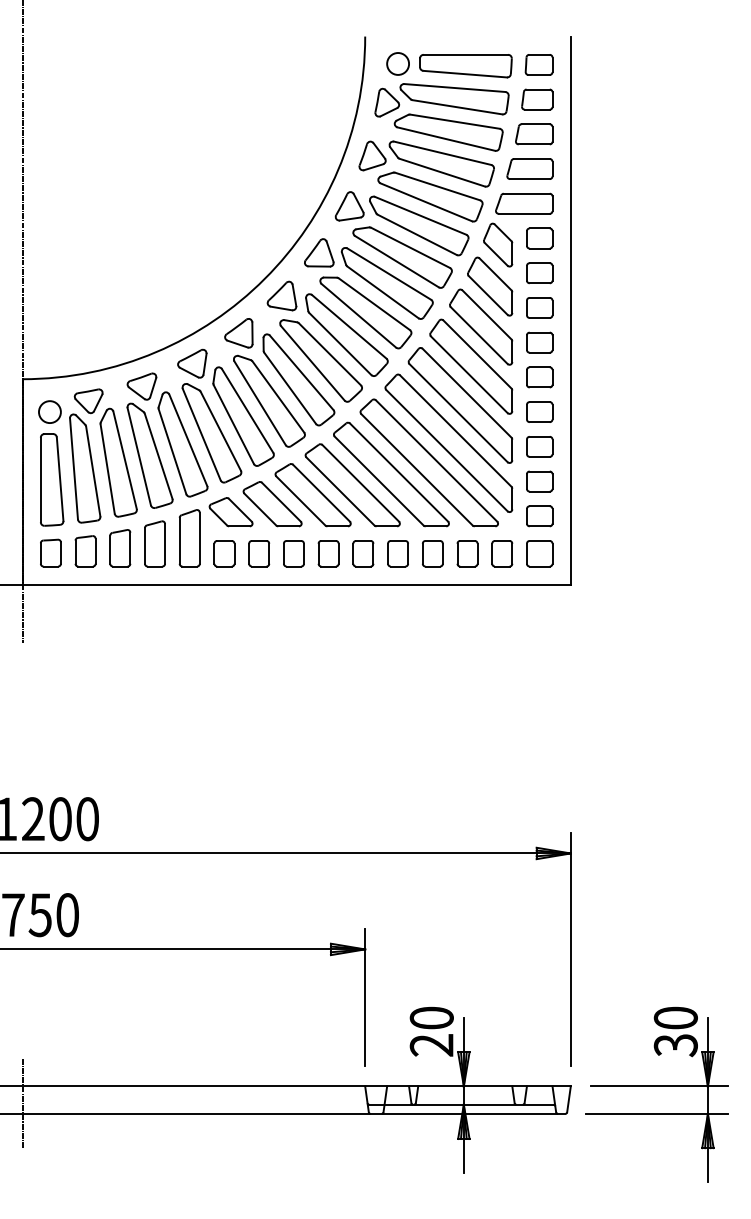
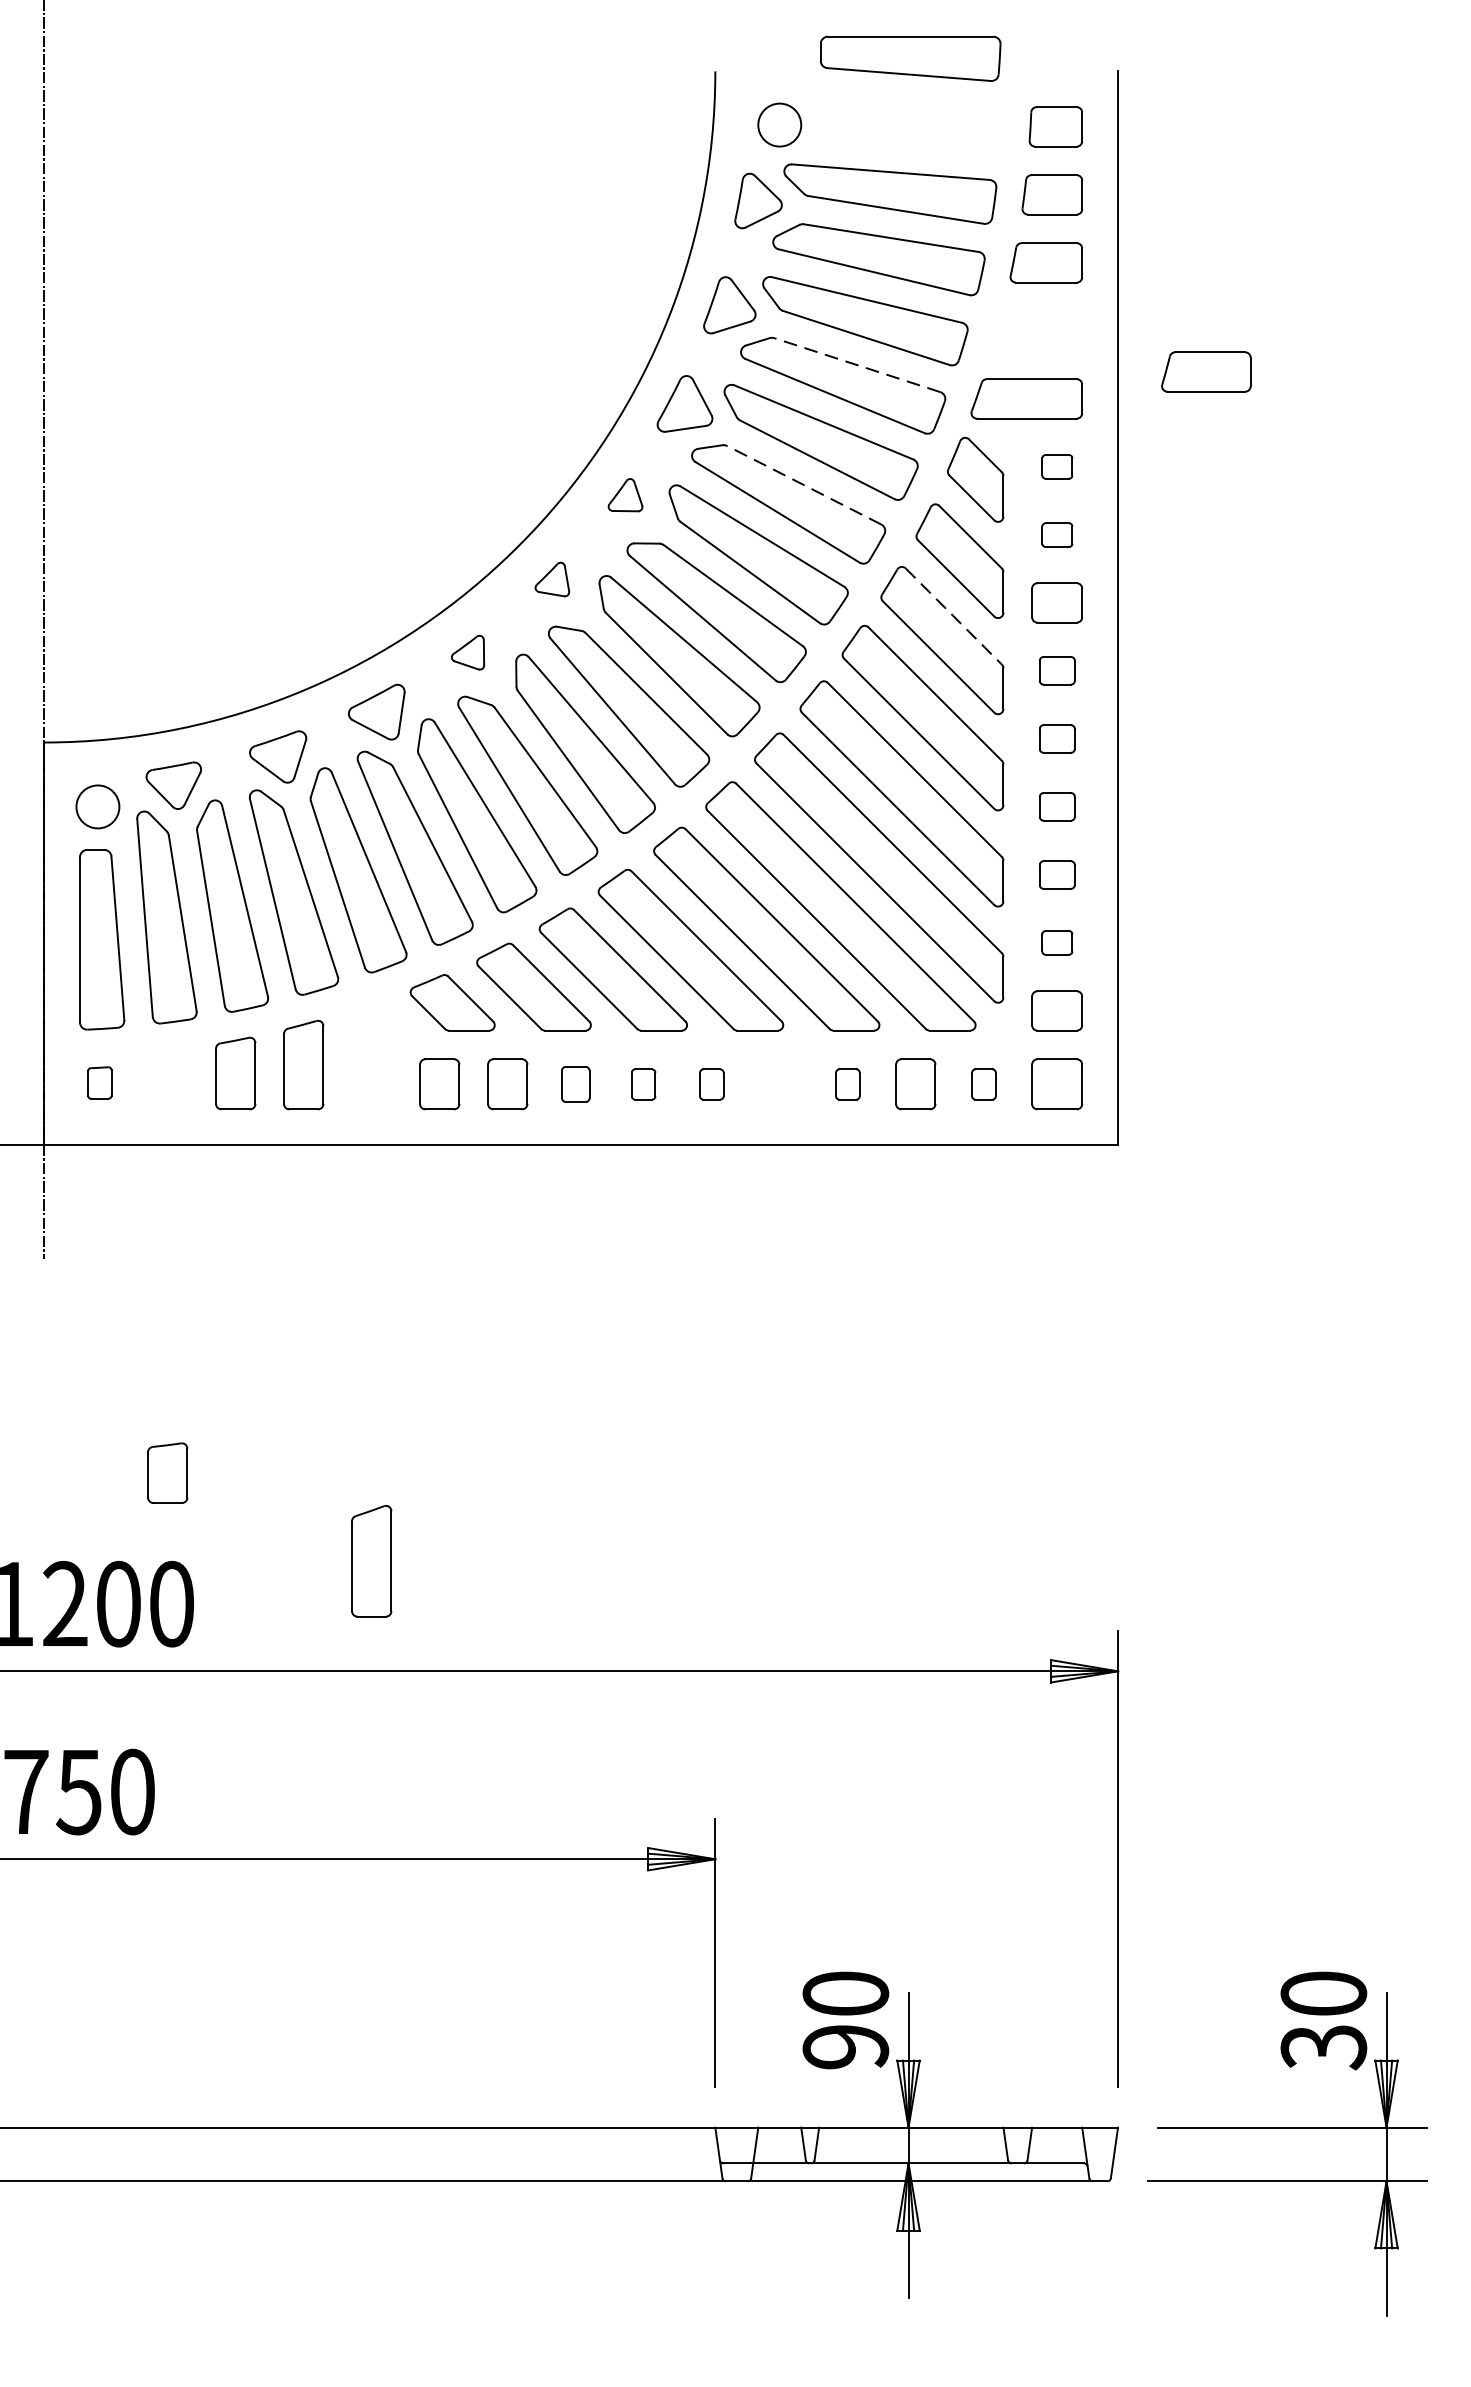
part: (465, 66) -> (909, 59), moved
part: (529, 168) -> (1205, 370), moved
line: (437, 186) -> (856, 365), solid -> dashed
part: (539, 238) -> (1056, 466), size x0.6
line: (410, 247) -> (804, 484), solid -> dashed
part: (319, 252) -> (625, 494), size x0.6
part: (539, 273) -> (1056, 535), size x0.6
part: (281, 295) -> (551, 578), size x0.6
line: (486, 314) -> (952, 615), solid -> dashed
part: (238, 333) -> (467, 652), size x0.6
part: (539, 342) -> (1056, 670), size x0.7
part: (539, 377) -> (1056, 739), size x0.7
part: (539, 411) -> (1056, 805), size x0.7
part: (539, 446) -> (1056, 874), size x0.7
part: (539, 481) -> (1056, 942), size x0.6
part: (189, 538) -> (371, 1561), moved
part: (85, 551) -> (167, 1473), moved
part: (50, 552) -> (98, 1081), size x0.6
part: (293, 553) -> (574, 1083), size x0.7
part: (328, 553) -> (643, 1083), size x0.6
part: (363, 553) -> (711, 1083), size x0.6
part: (397, 553) -> (778, 1083), removed
part: (432, 553) -> (847, 1083), size x0.6
part: (502, 553) -> (984, 1083), size x0.6
text: (431, 1045) -> (845, 2047), 20 -> 90
line: (22, 1102) -> (44, 2159), removed

